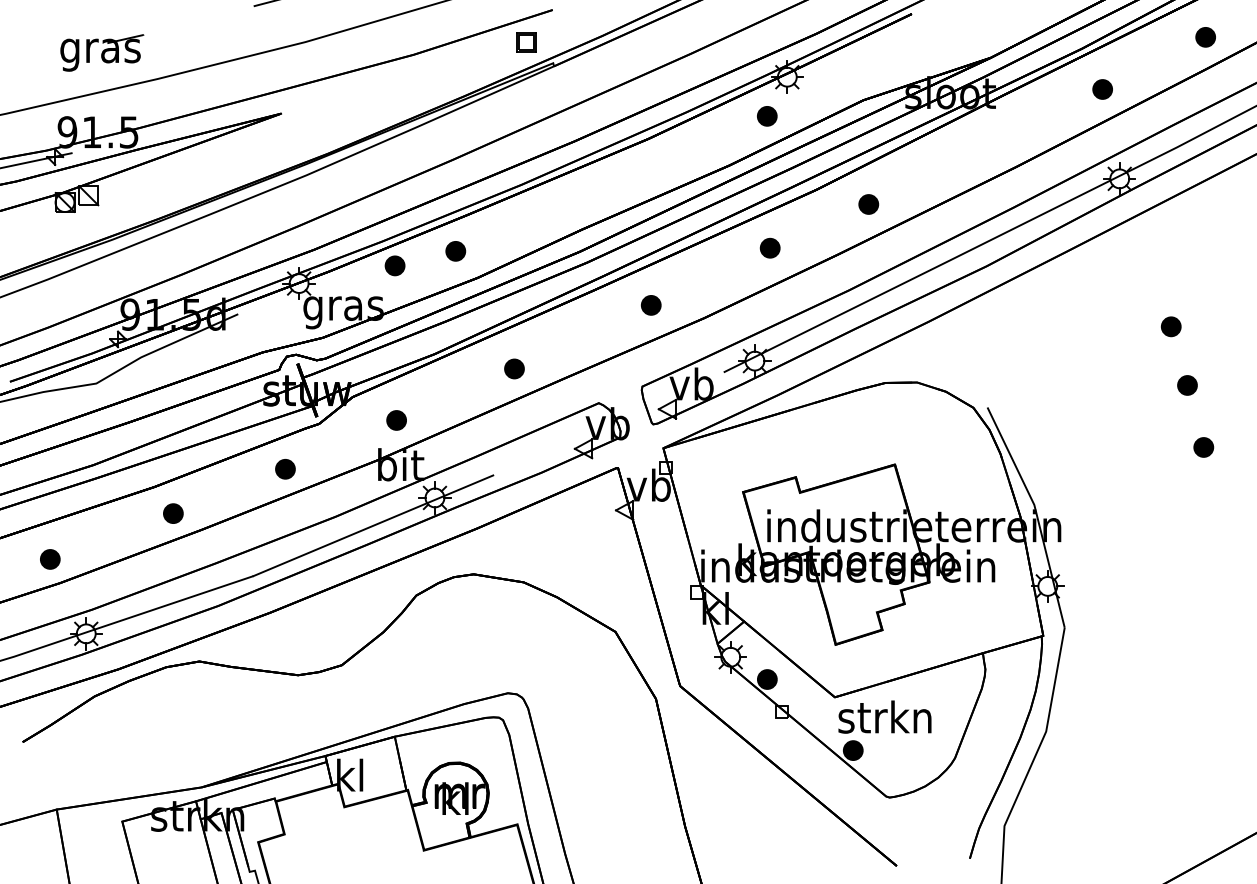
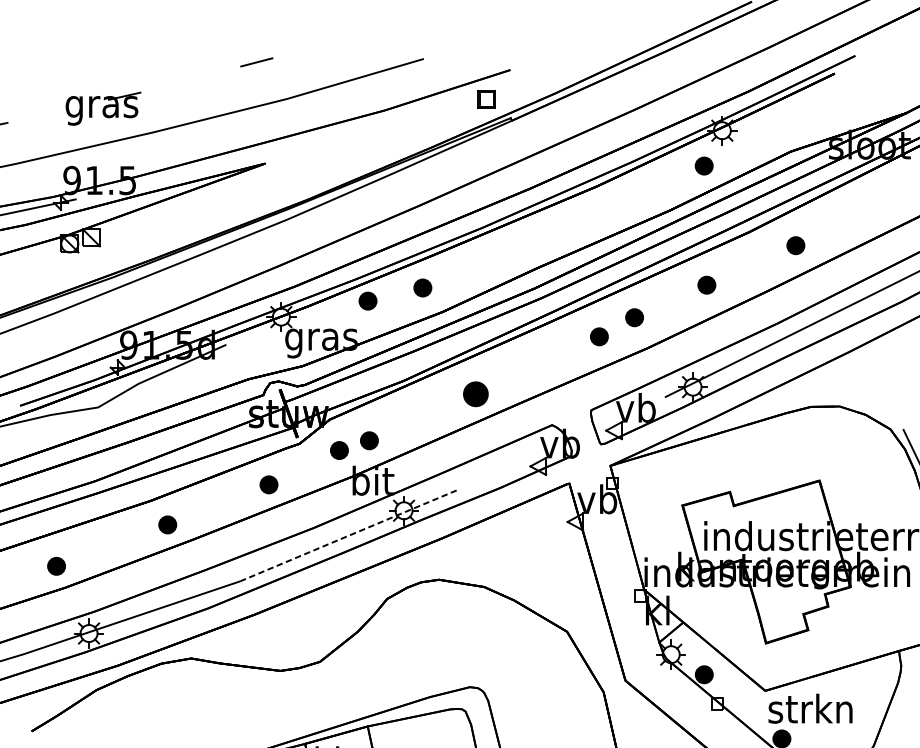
part: (689, 283) -> (633, 317), added
part: (514, 368) -> (475, 393), size x1.4
part: (363, 431) -> (339, 450), added
line: (373, 525) -> (348, 535), solid -> dashed

